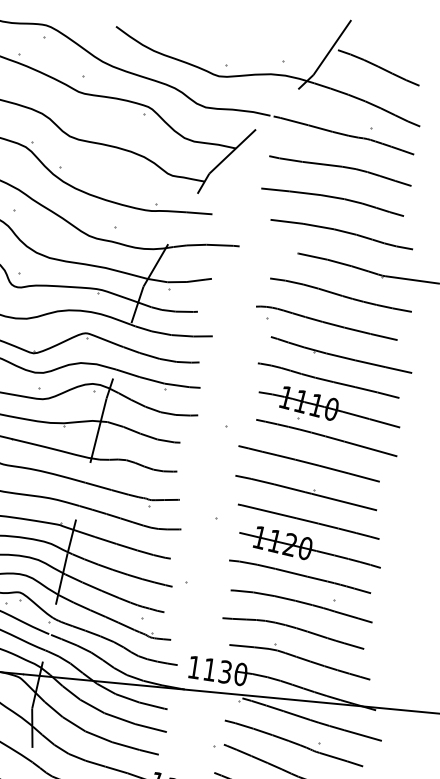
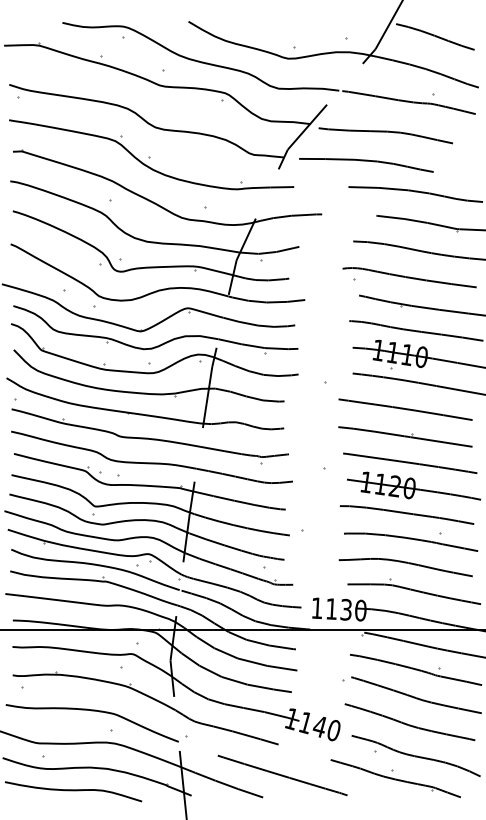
curve: (340, 167) -> (385, 132), moved
curve: (333, 198) -> (366, 161), moved

